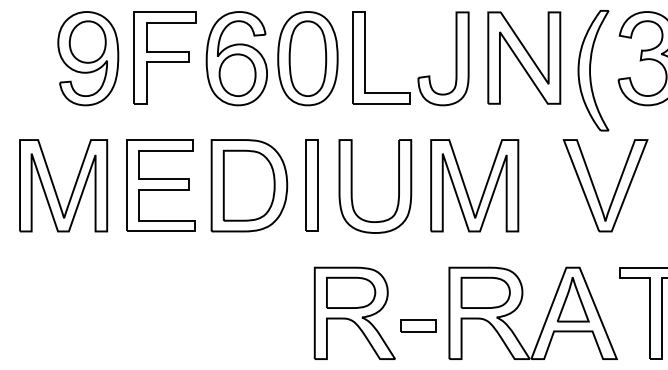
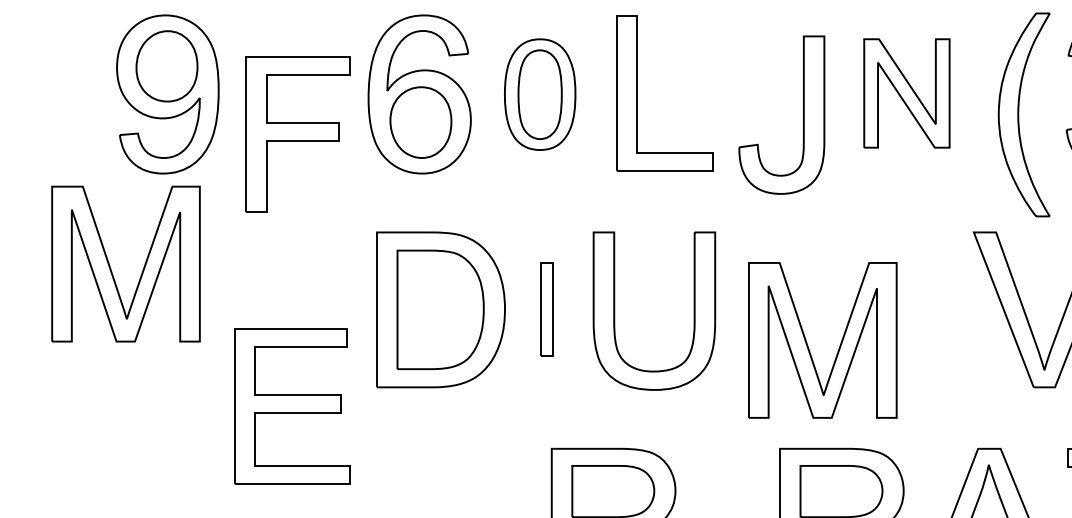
part: (164, 57) -> (297, 133), moved
part: (524, 57) -> (907, 92), size x0.7
part: (307, 58) -> (539, 94), size x0.7
part: (455, 58) -> (802, 114), moved
part: (160, 185) -> (291, 406), moved
part: (311, 185) -> (546, 309), size x0.6
part: (466, 187) -> (808, 343), moved
part: (55, 188) -> (112, 268), moved

